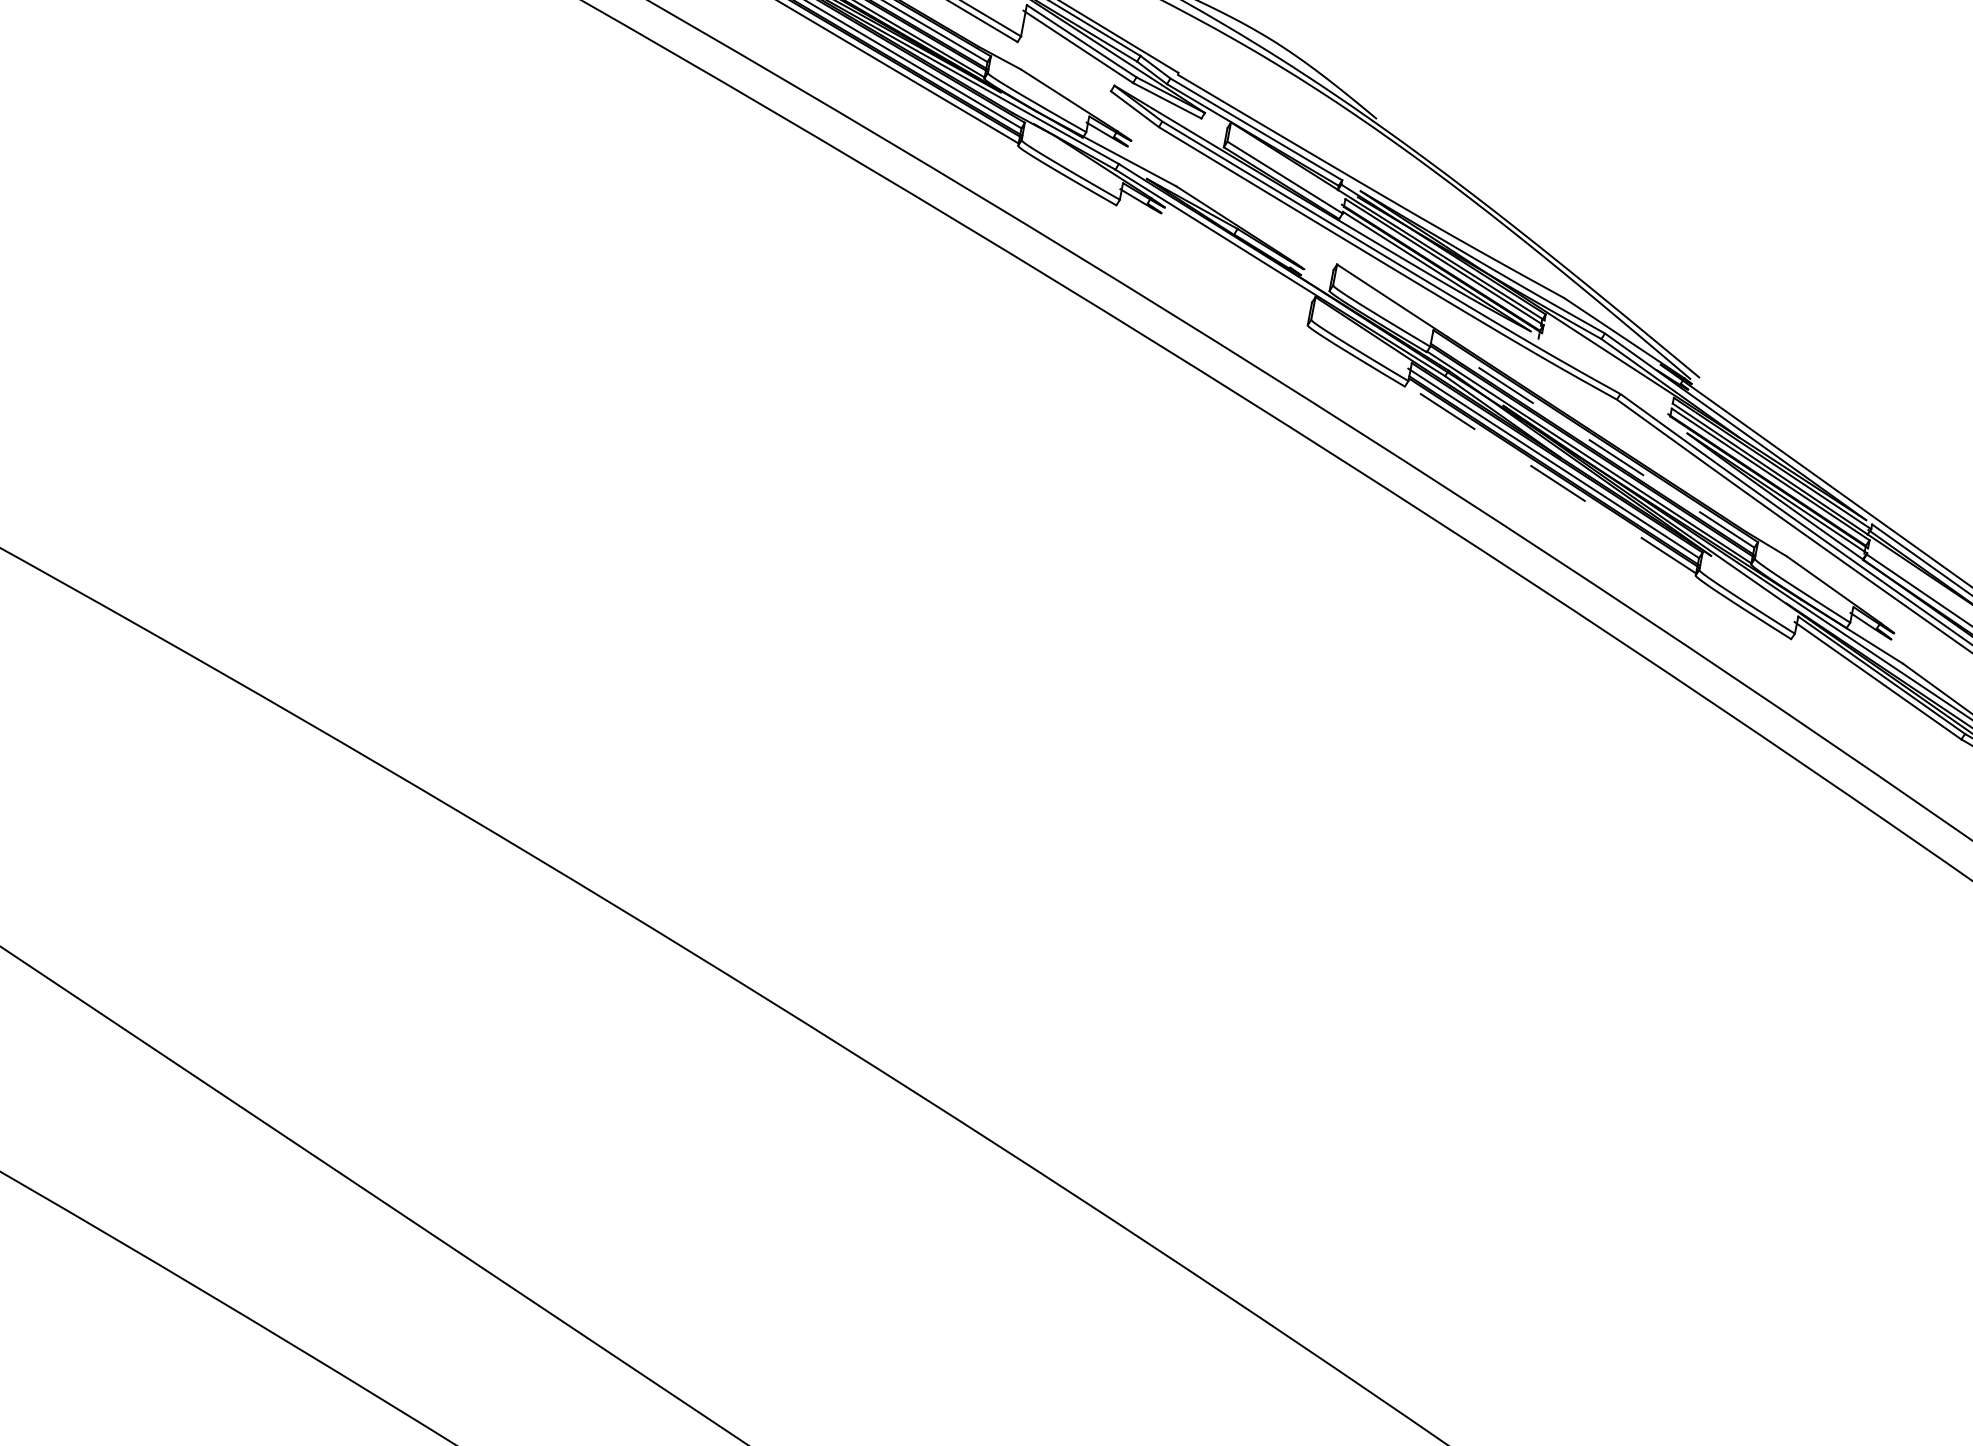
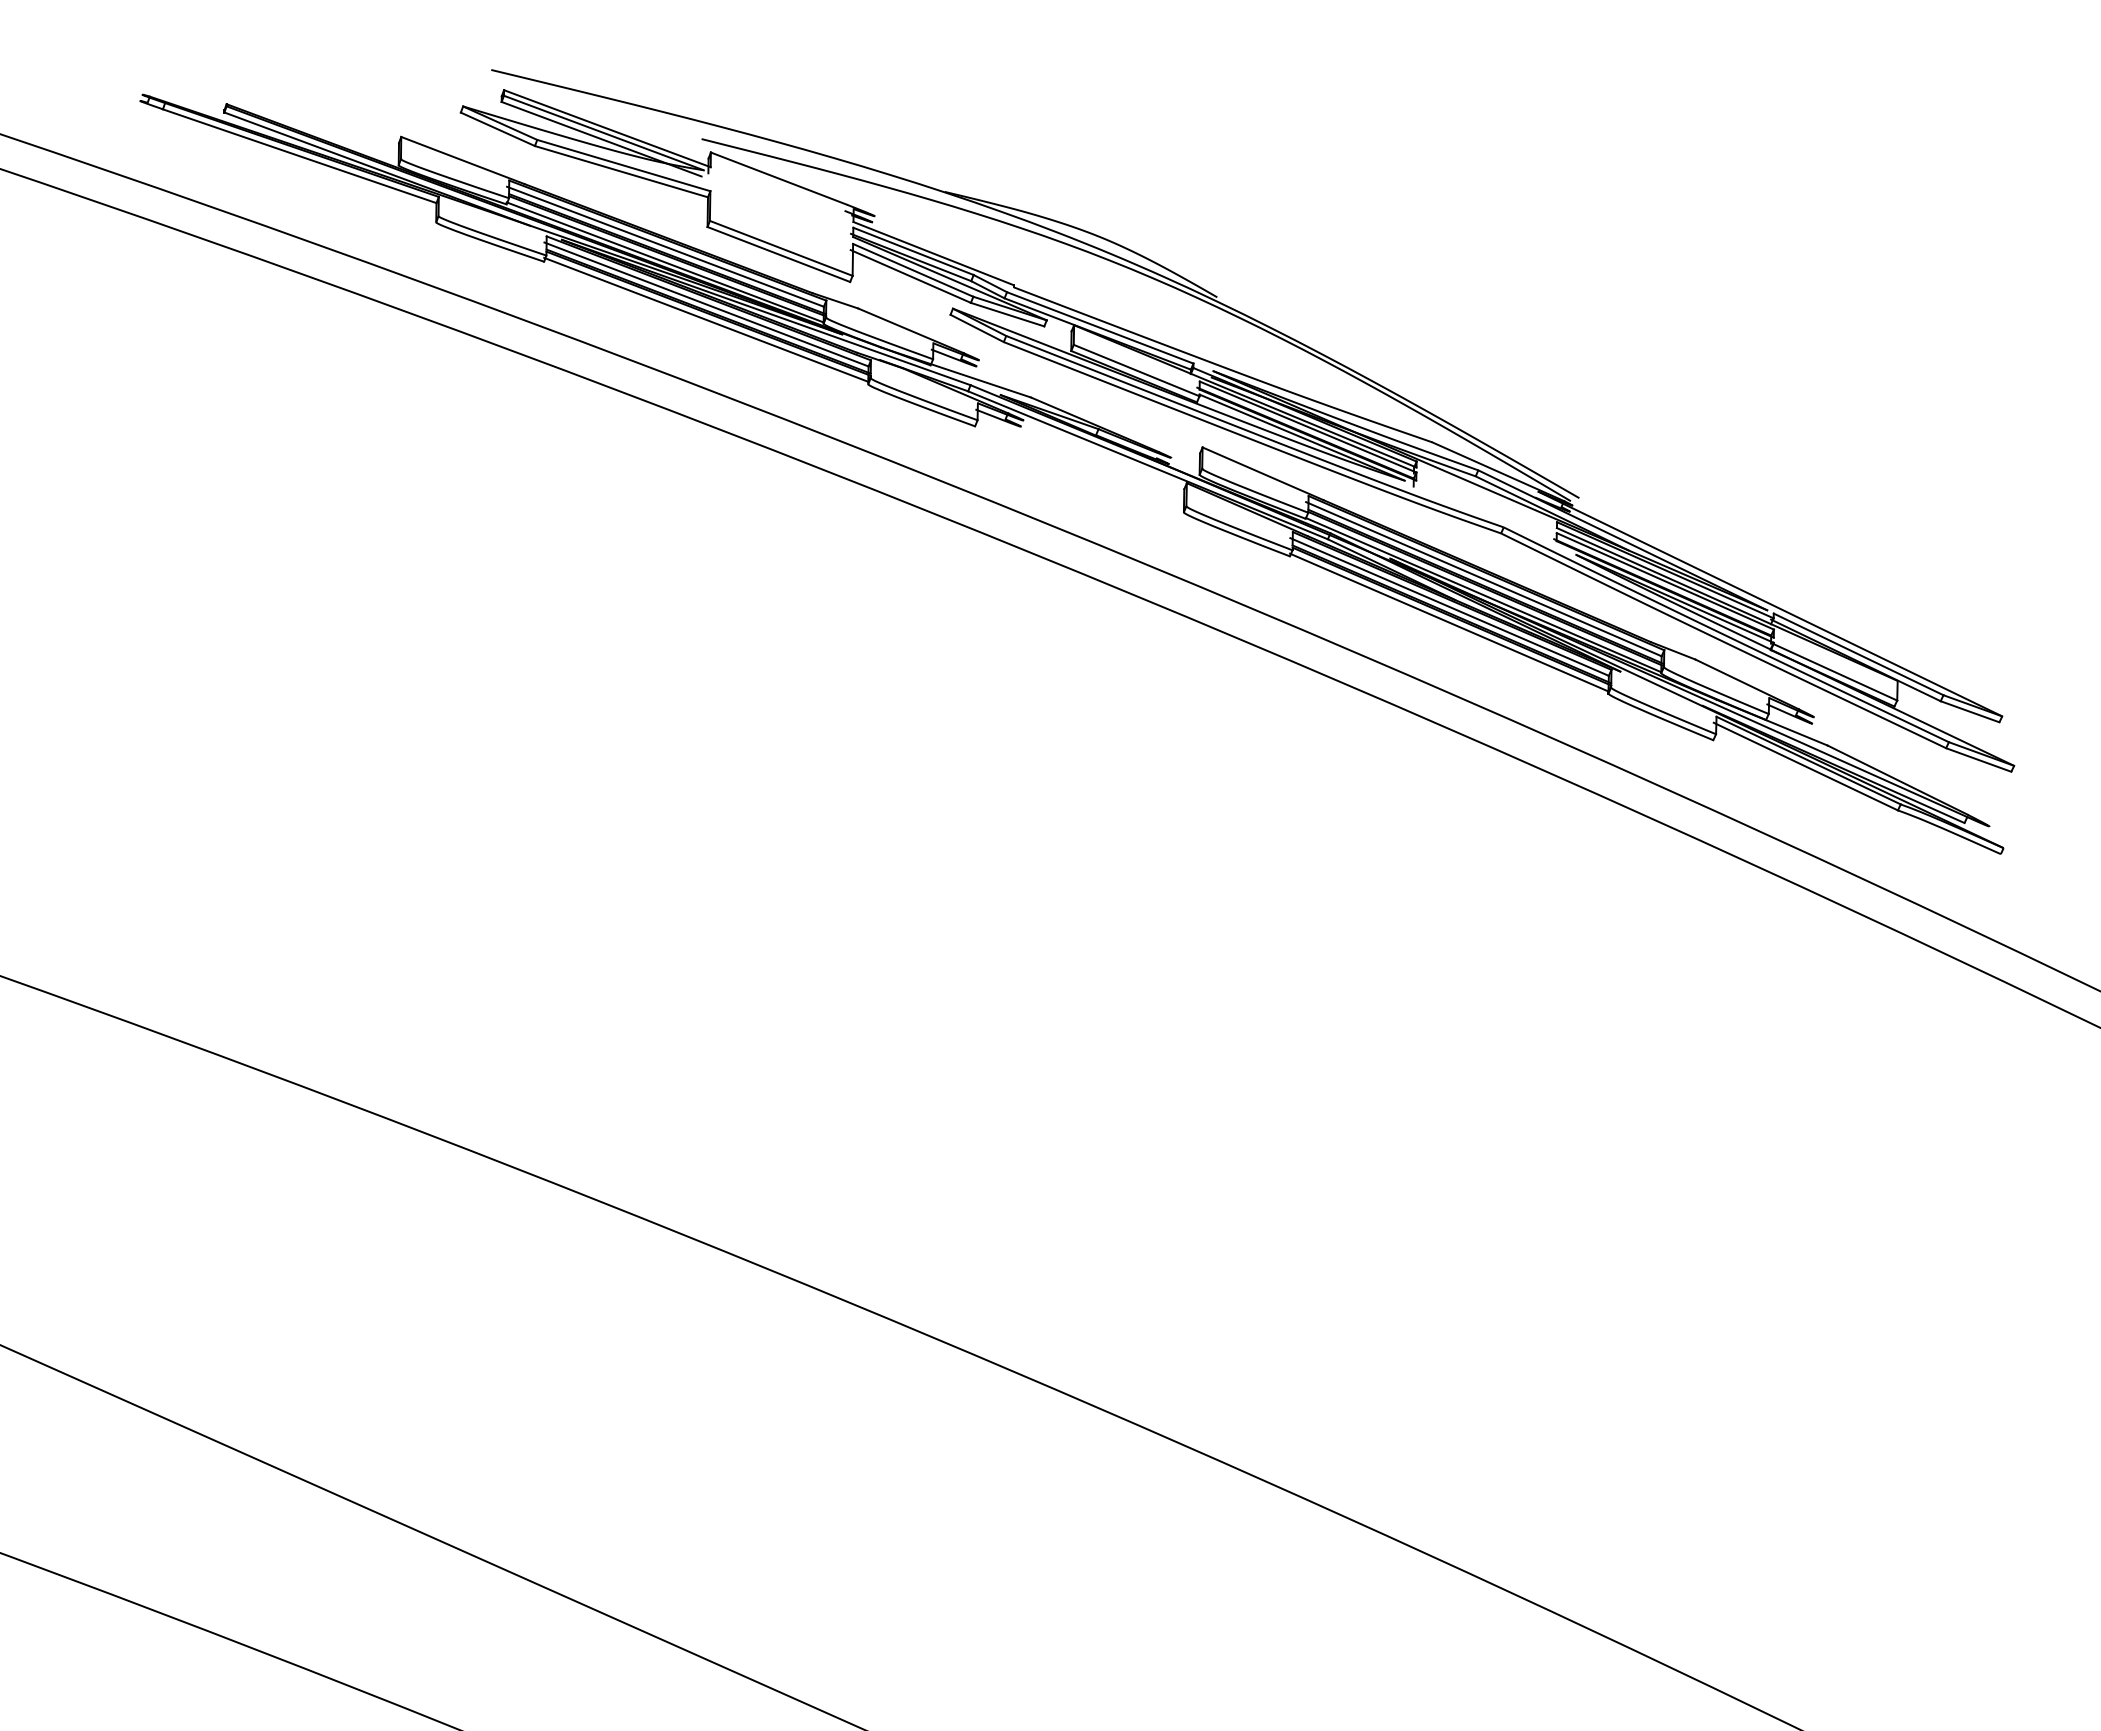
line: (1591, 441) -> (1483, 579), dashed -> solid
line: (1550, 478) -> (1449, 622), dashed -> solid

